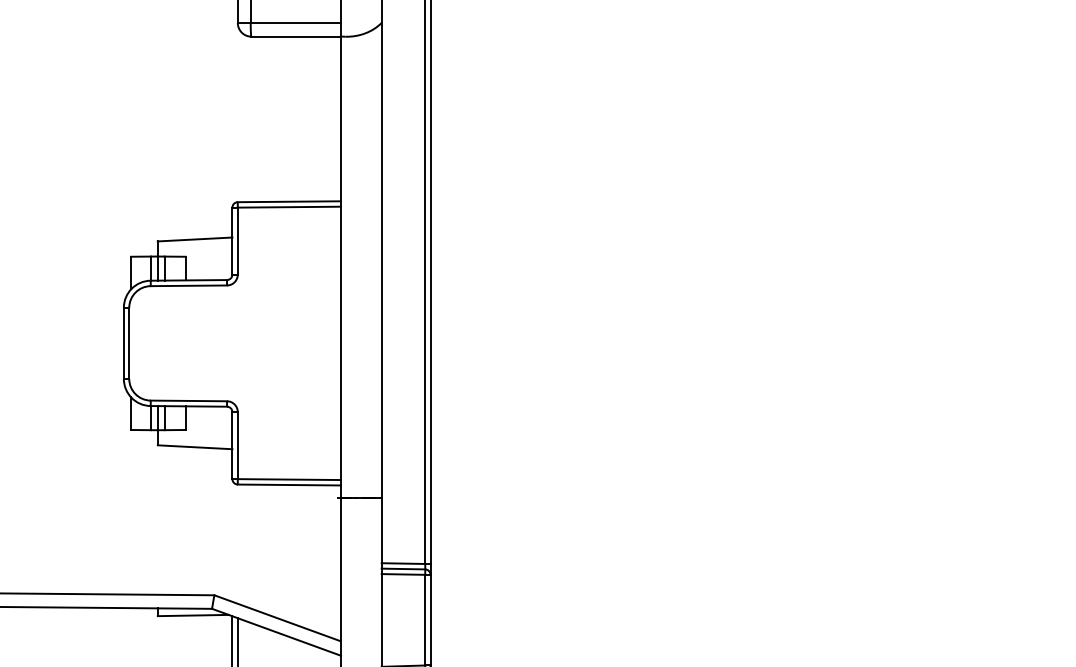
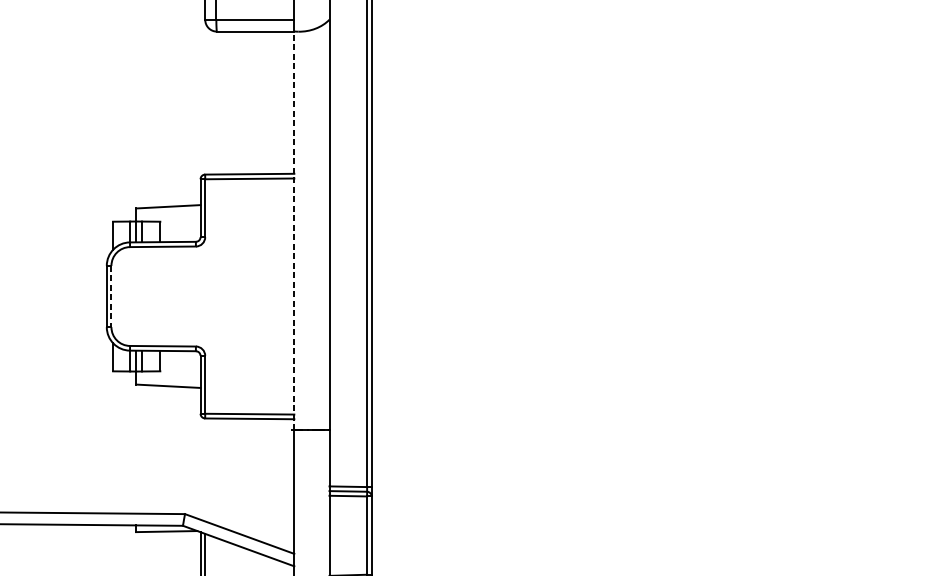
line: (340, 267) -> (293, 230), solid -> dashed
line: (129, 343) -> (111, 296), solid -> dashed

